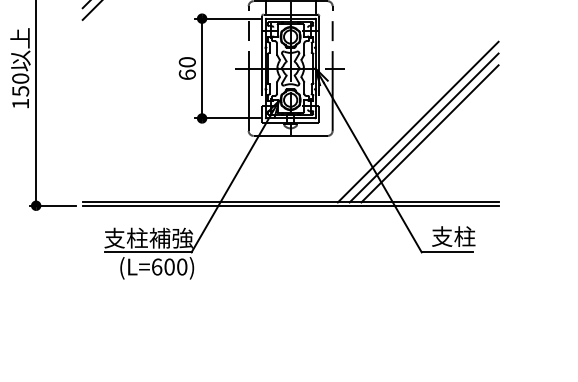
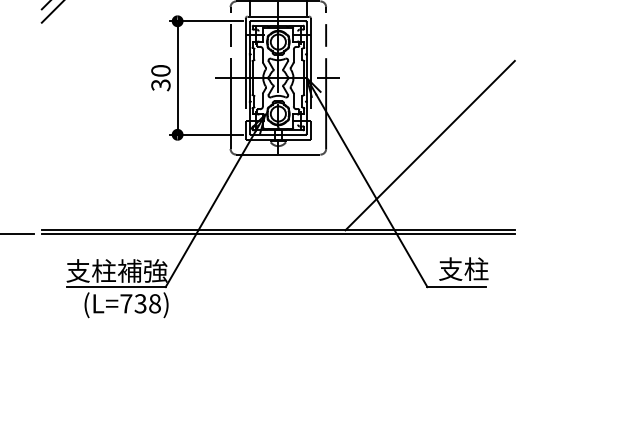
text: (186, 74) -> (159, 84), 60 -> 30
line: (417, 121) -> (422, 138), removed
line: (429, 133) -> (436, 151), removed
text: (169, 266) -> (140, 303), (L=600) -> (L=738)

